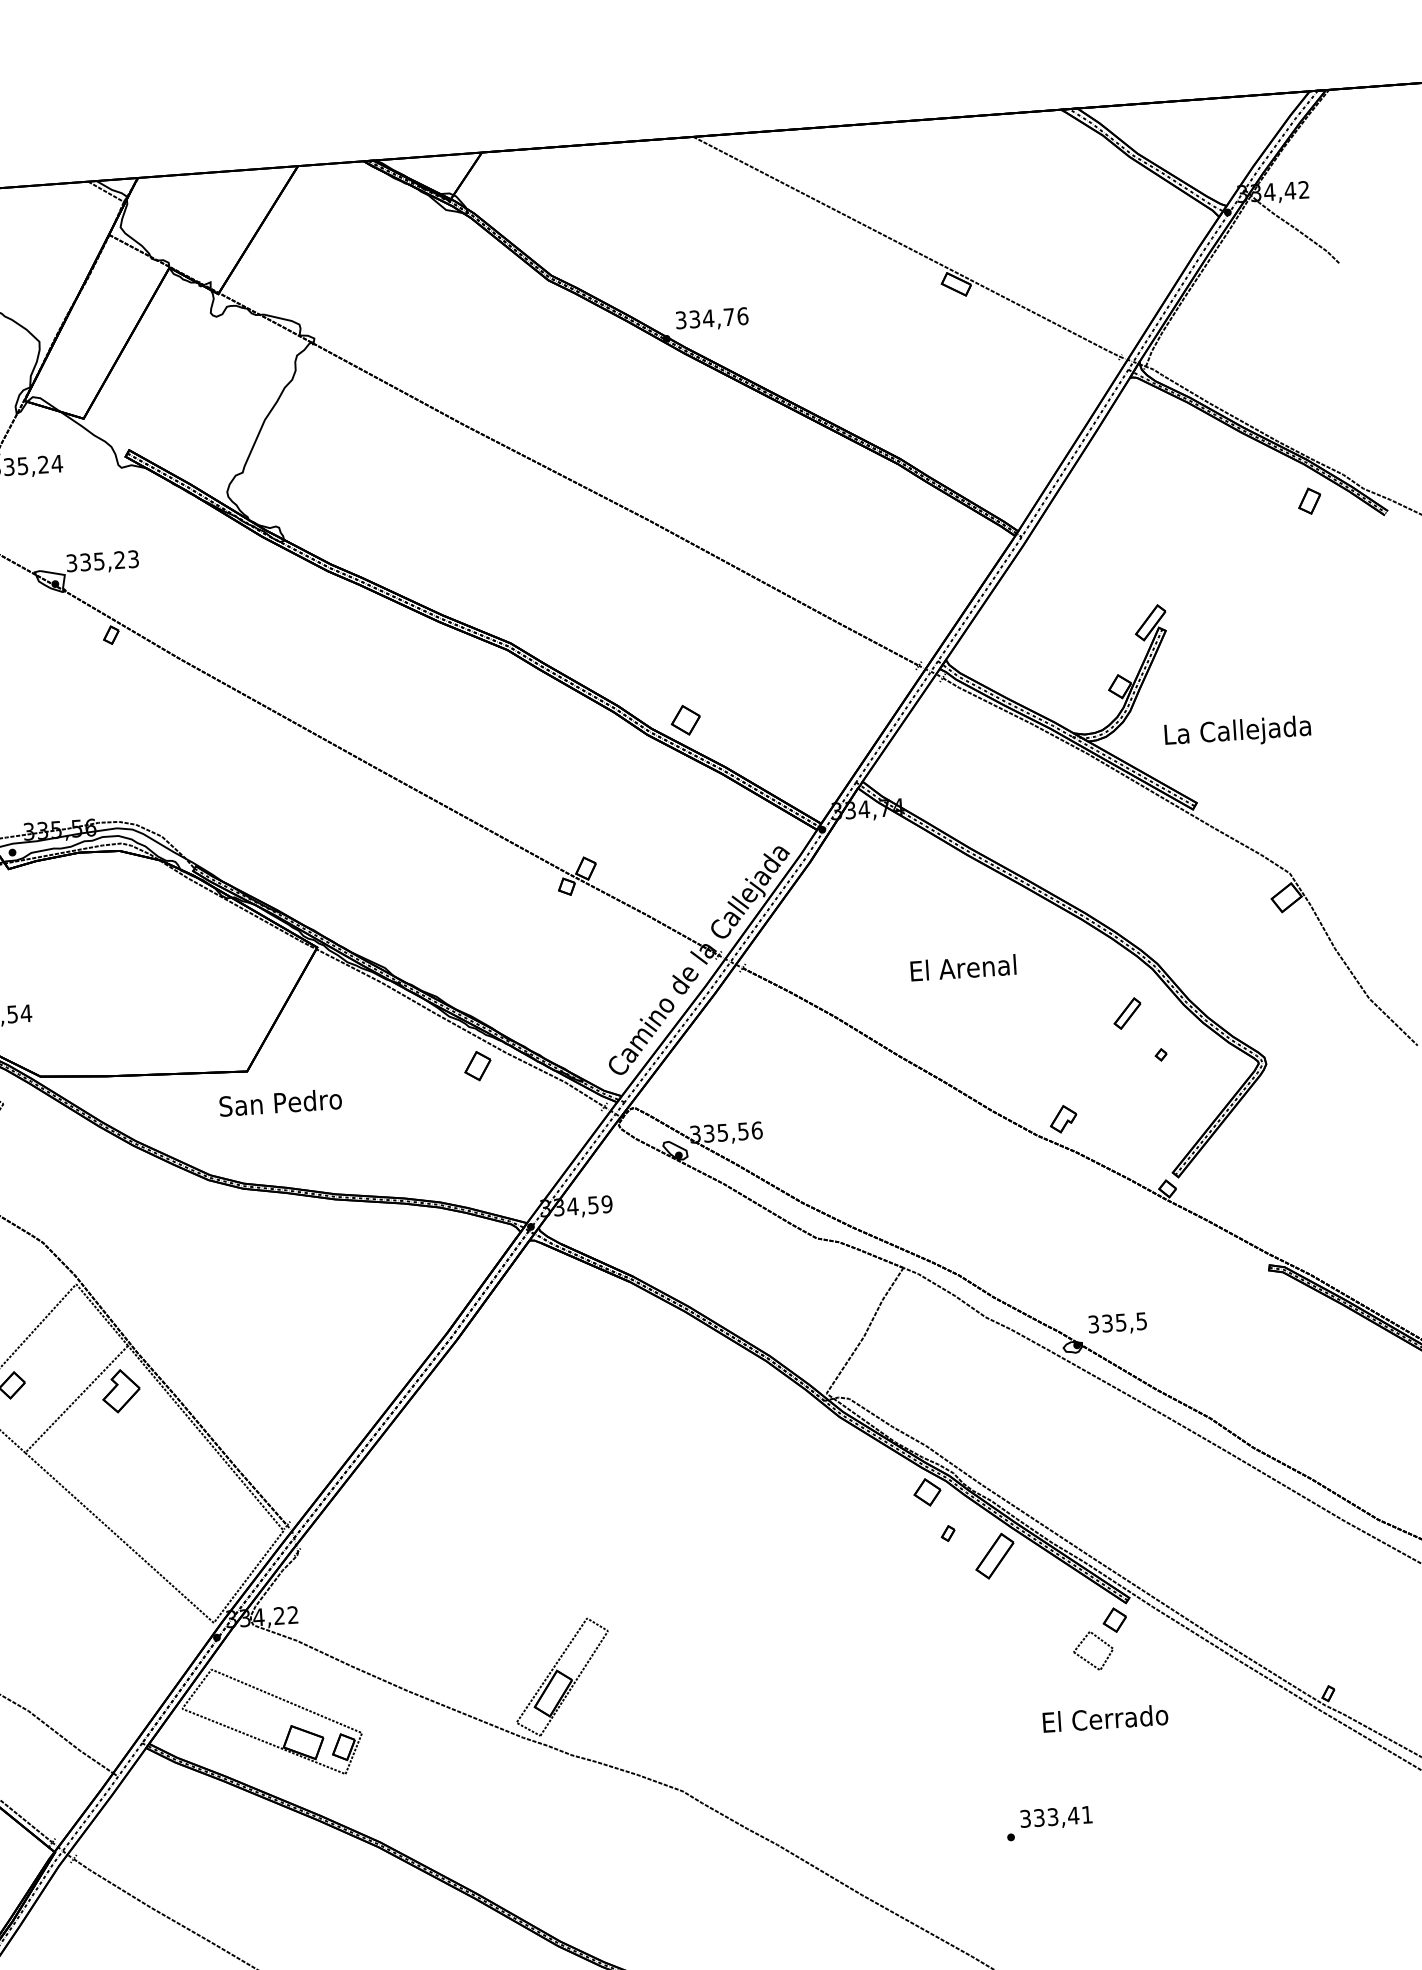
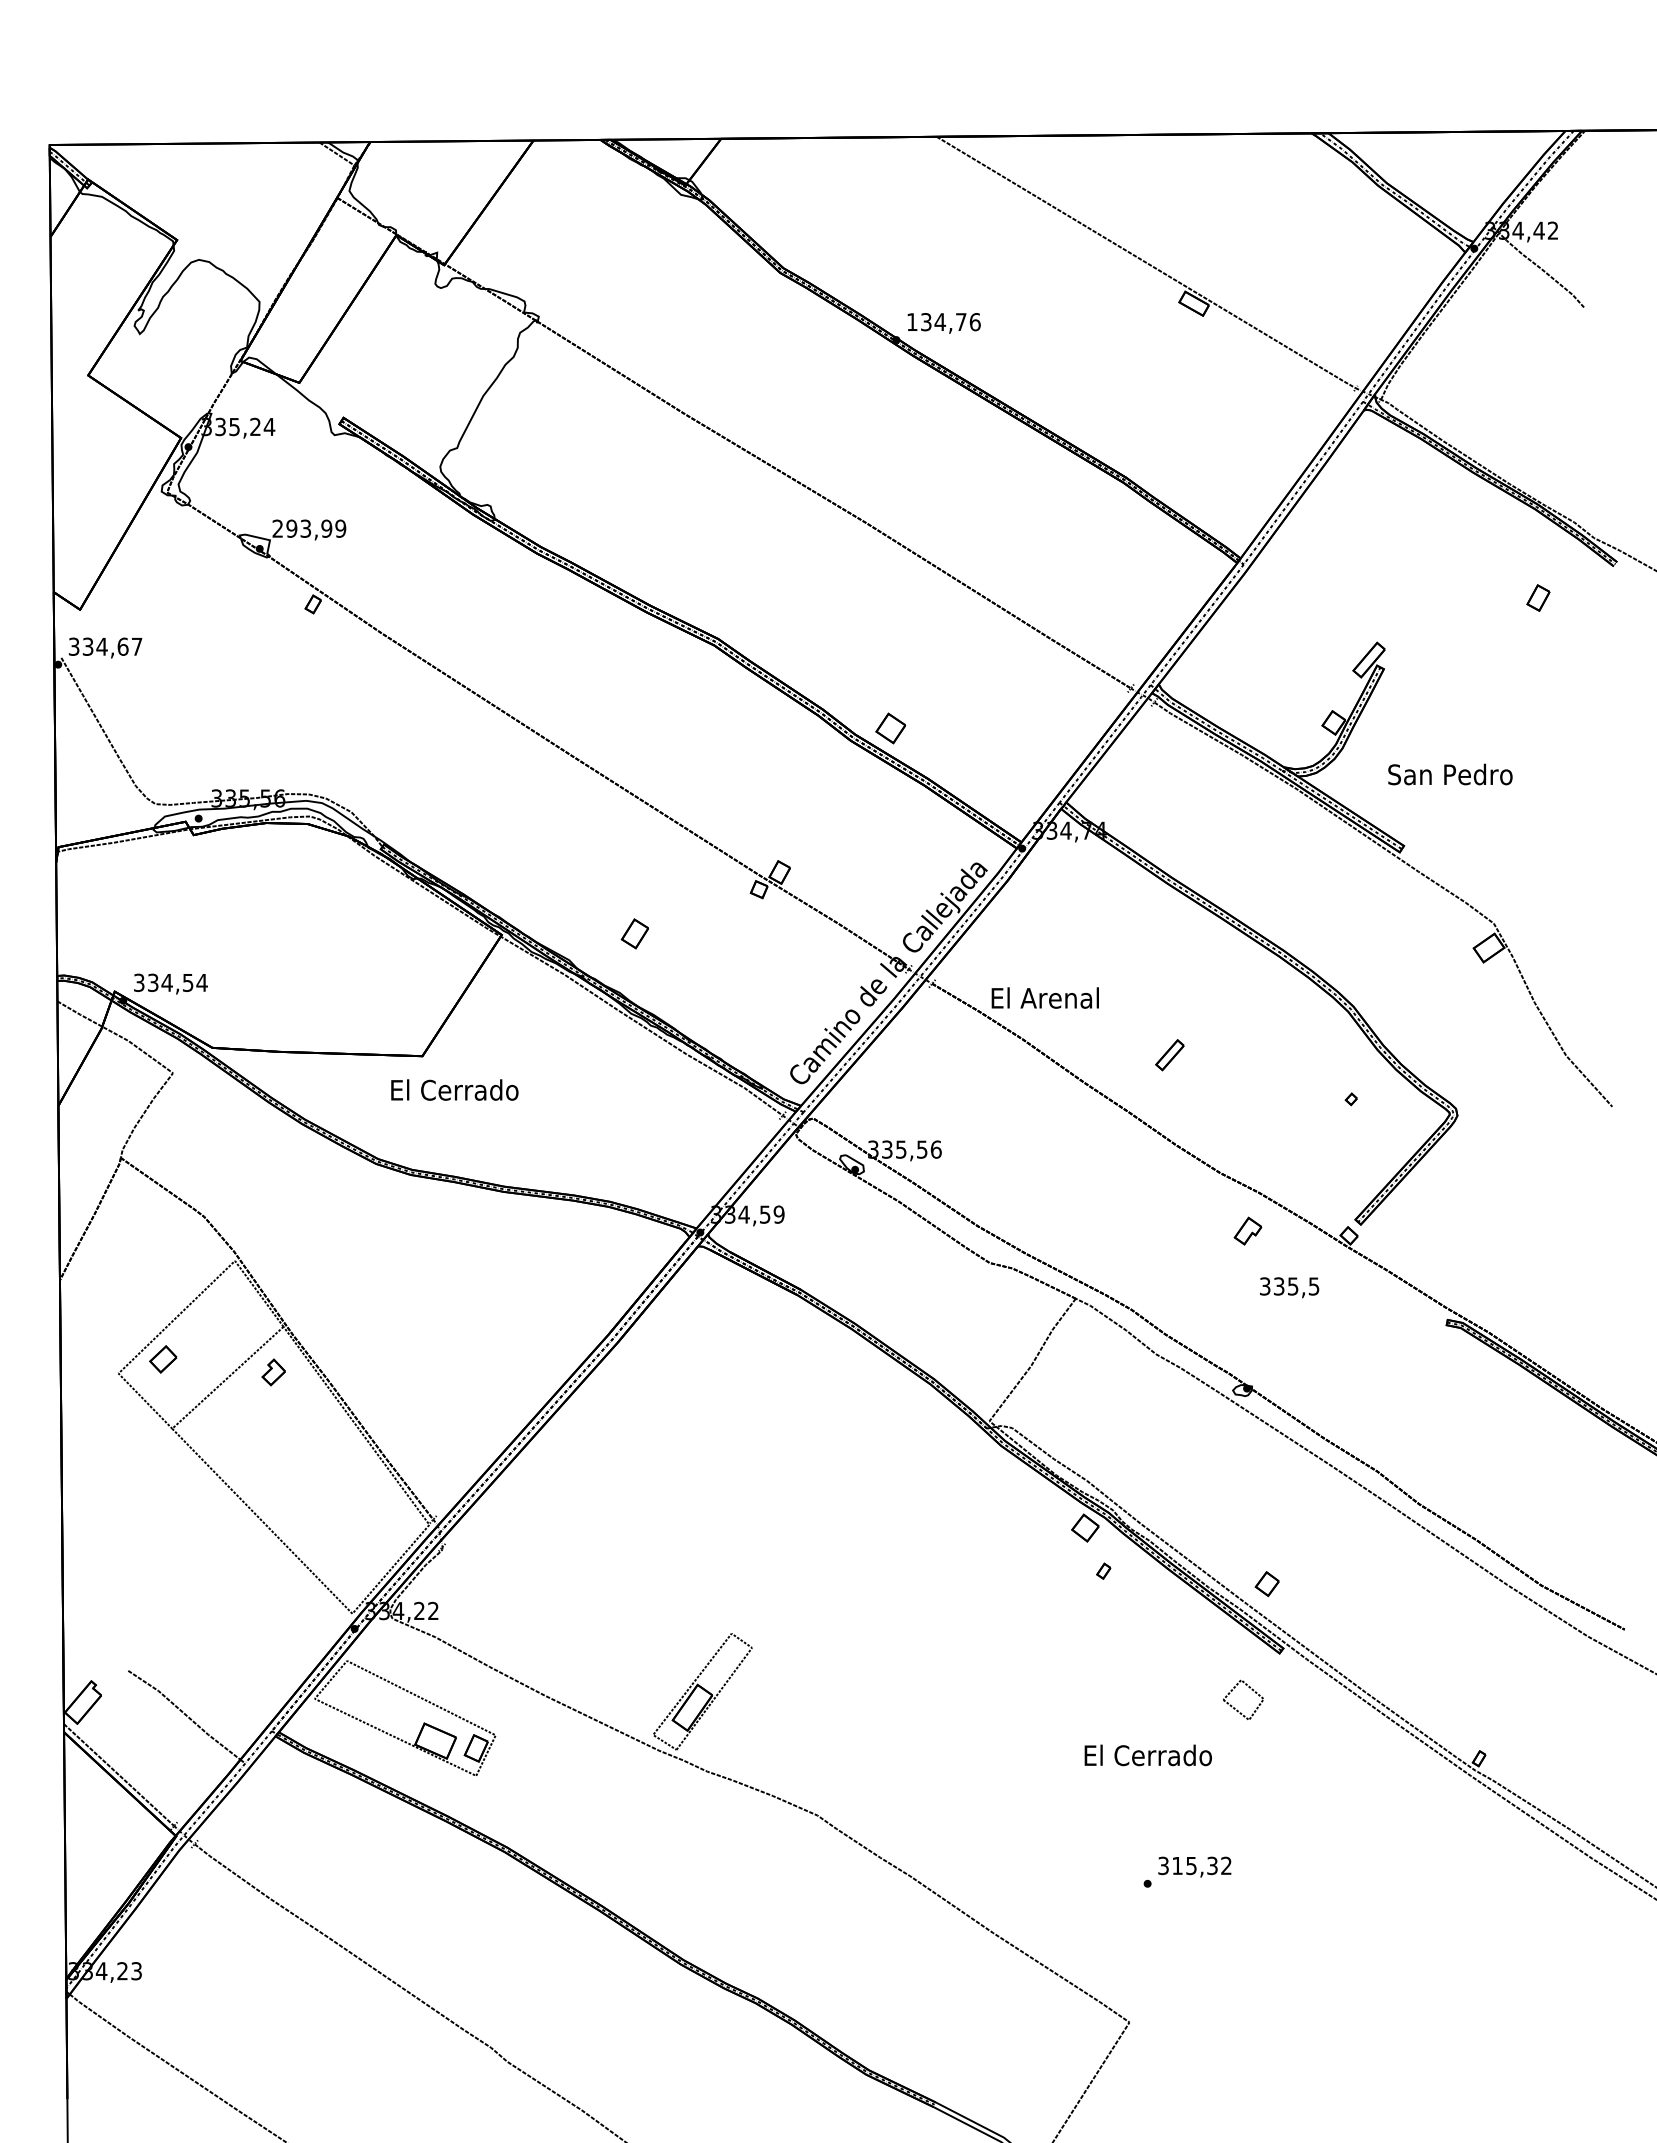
text: (681, 320) -> (912, 322), 334,76 -> 134,76
part: (1309, 500) -> (1538, 597), moved
text: (102, 560) -> (309, 528), 335,23 -> 293,99
text: (1237, 731) -> (1450, 776), La Callejada -> San Pedro
text: (962, 967) -> (1044, 997), moved
part: (1127, 1013) -> (1169, 1055), moved
part: (477, 1065) -> (634, 933), moved
text: (280, 1102) -> (454, 1089), San Pedro -> El Cerrado
part: (1062, 1118) -> (1247, 1230), moved
text: (1117, 1323) -> (1289, 1287), moved
part: (121, 1391) -> (273, 1372), size x0.6
part: (994, 1556) -> (1149, 1597), removed
part: (1114, 1620) -> (1266, 1584), moved
text: (1104, 1718) -> (1147, 1755), moved
text: (1062, 1816) -> (1201, 1865), 333,41 -> 315,32

